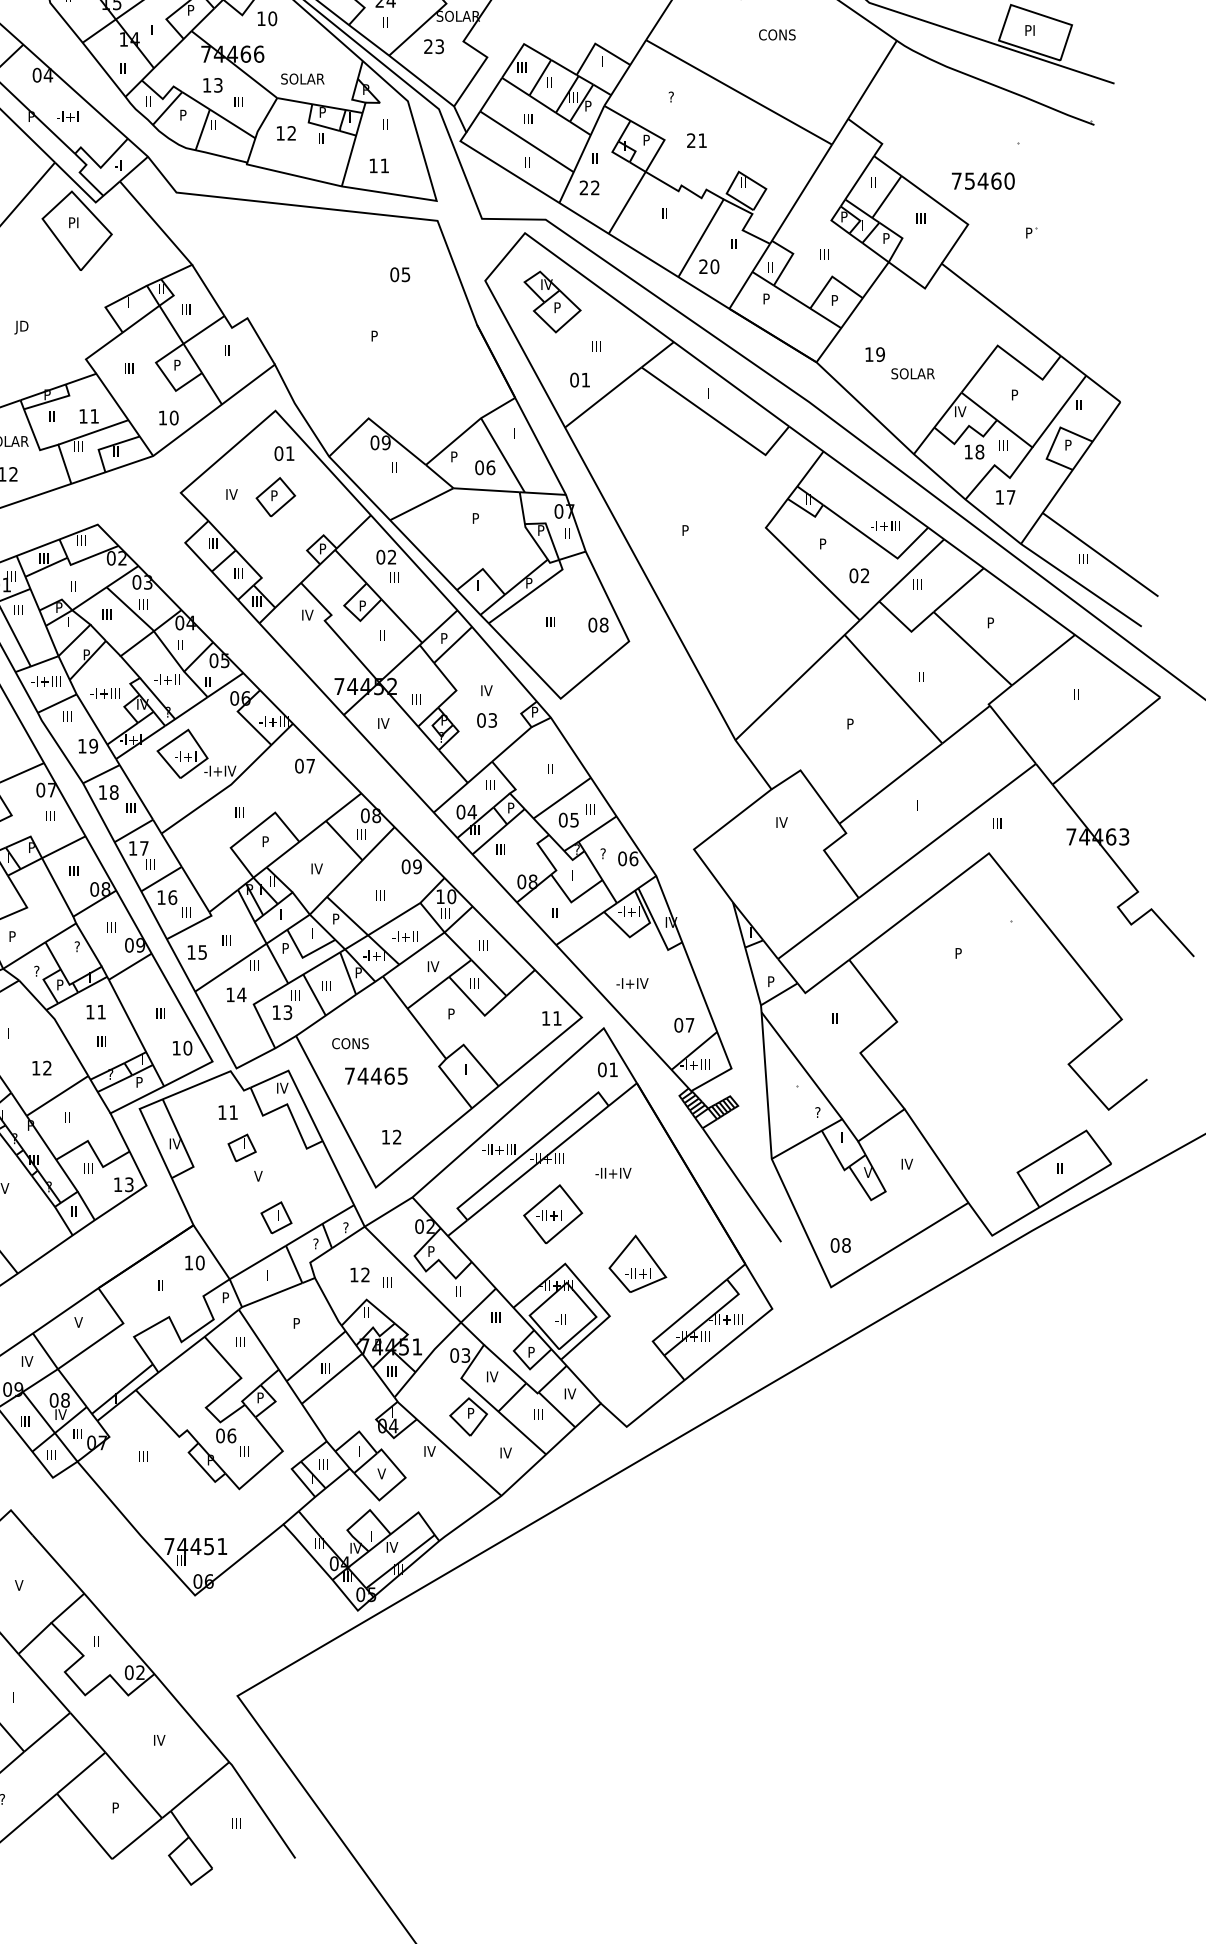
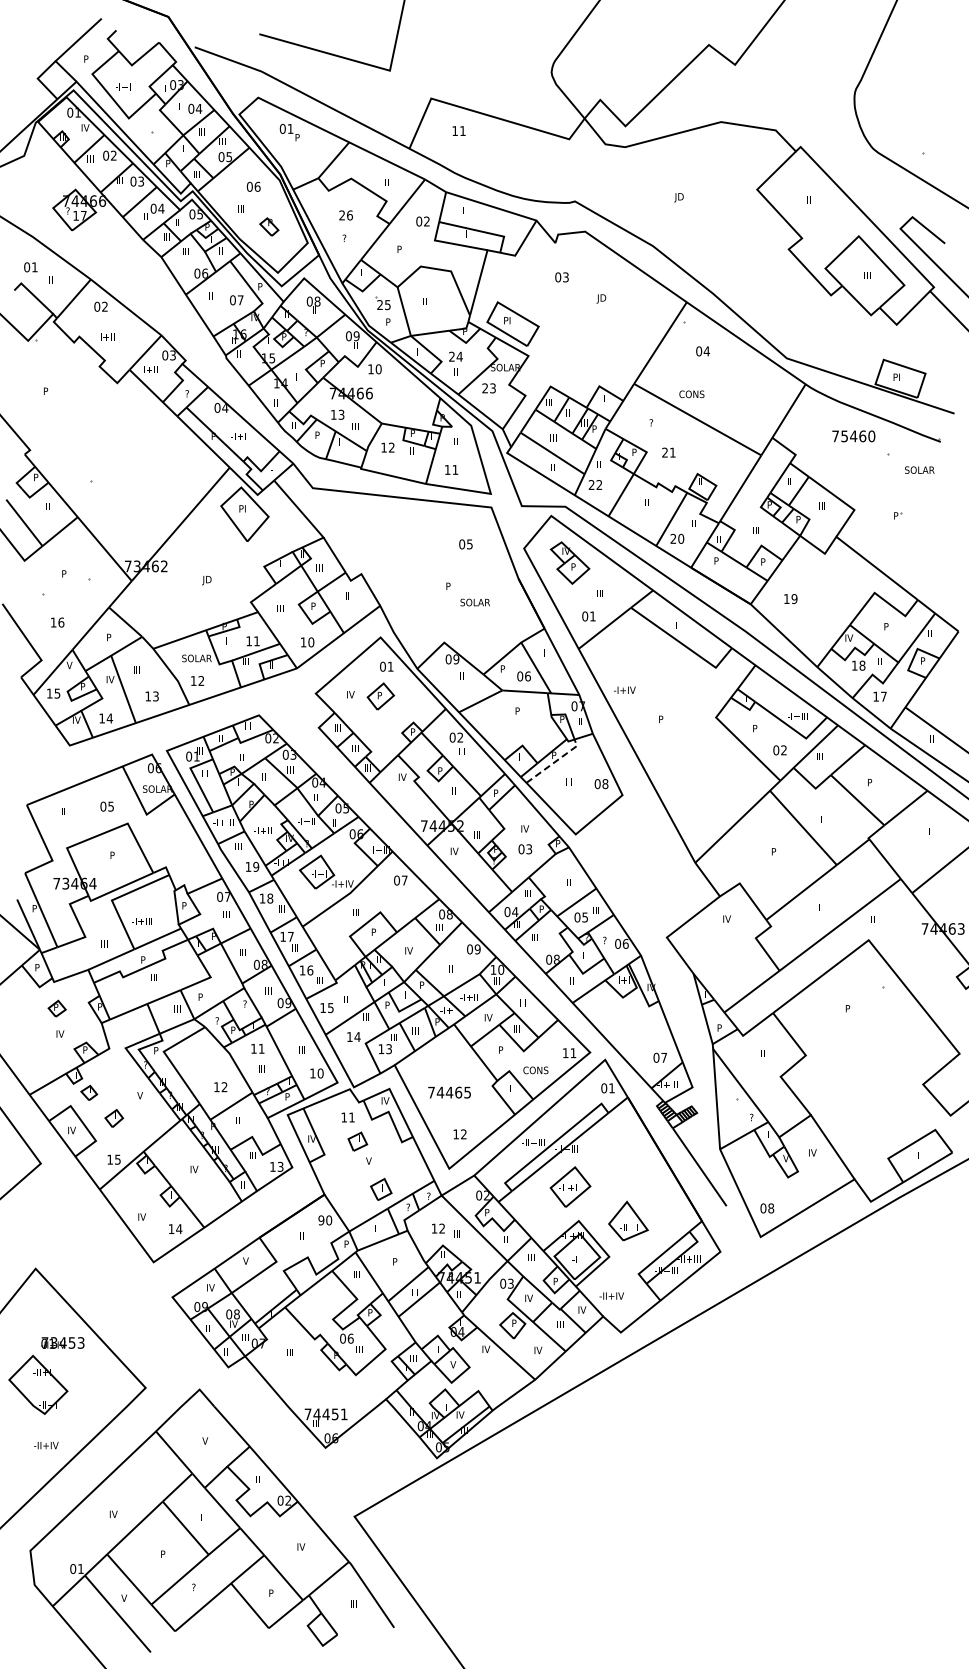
text: (776, 35) -> (691, 394), moved
text: (301, 79) -> (474, 602), moved
text: (982, 181) -> (853, 436), moved
text: (912, 372) -> (919, 469), moved
line: (531, 592) -> (555, 761), solid -> dashed
text: (632, 982) -> (624, 689), moved
text: (349, 1043) -> (535, 1070), moved
text: (613, 1172) -> (611, 1295), moved
text: (189, 1263) -> (321, 1220), 10 -> 90

